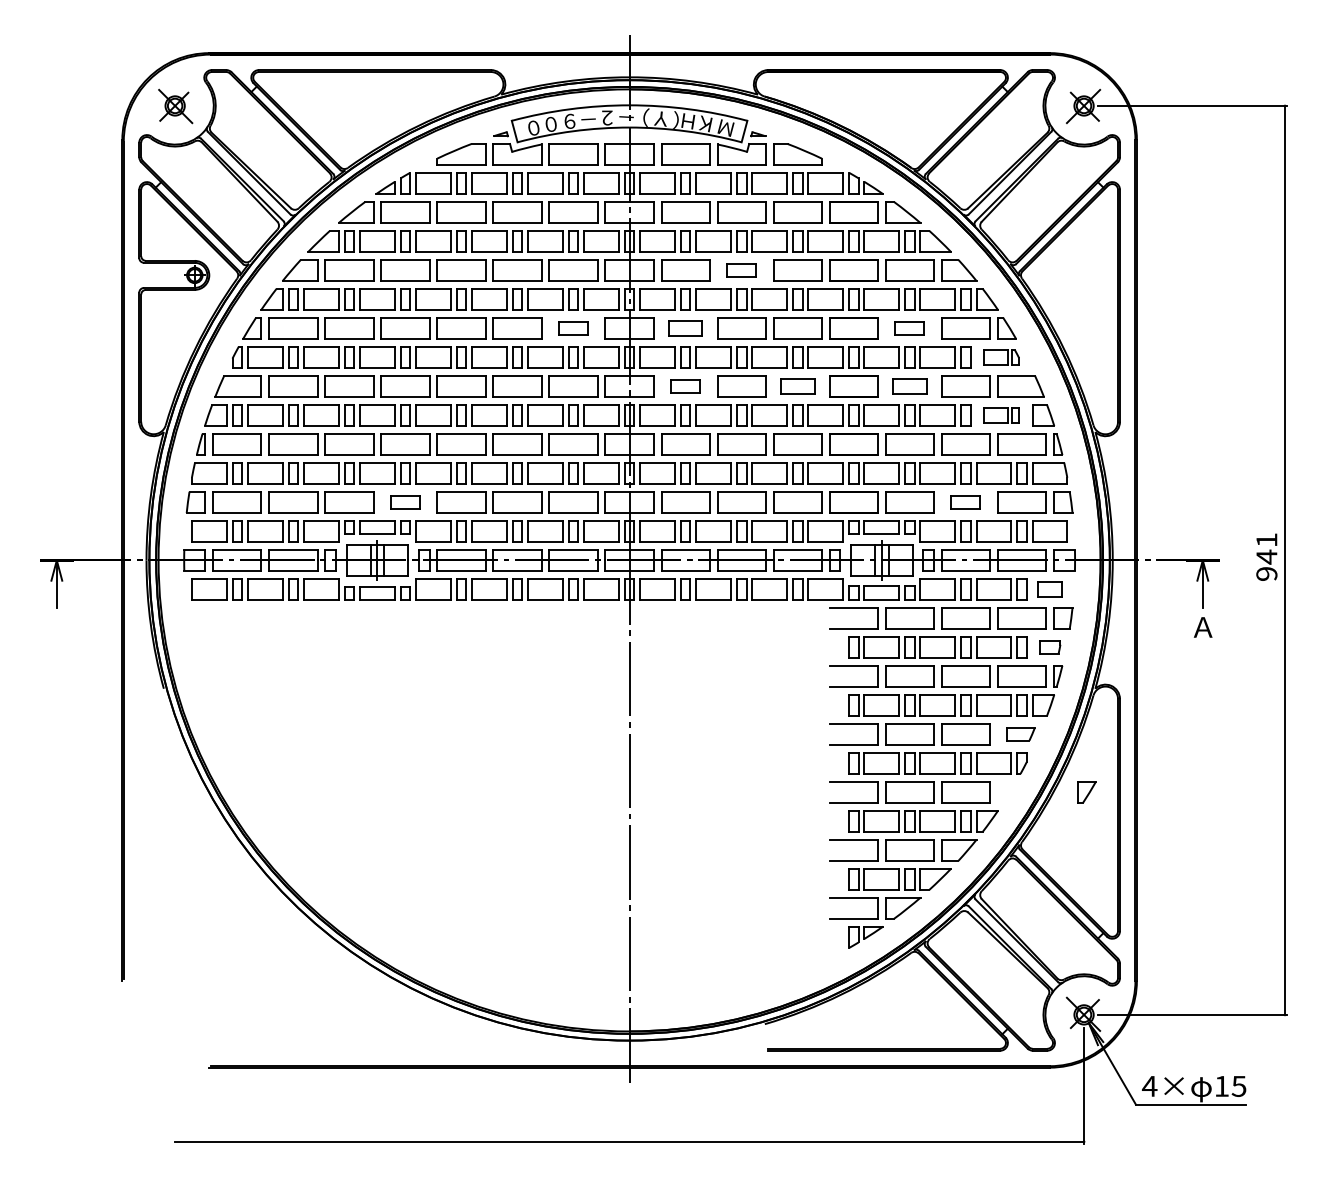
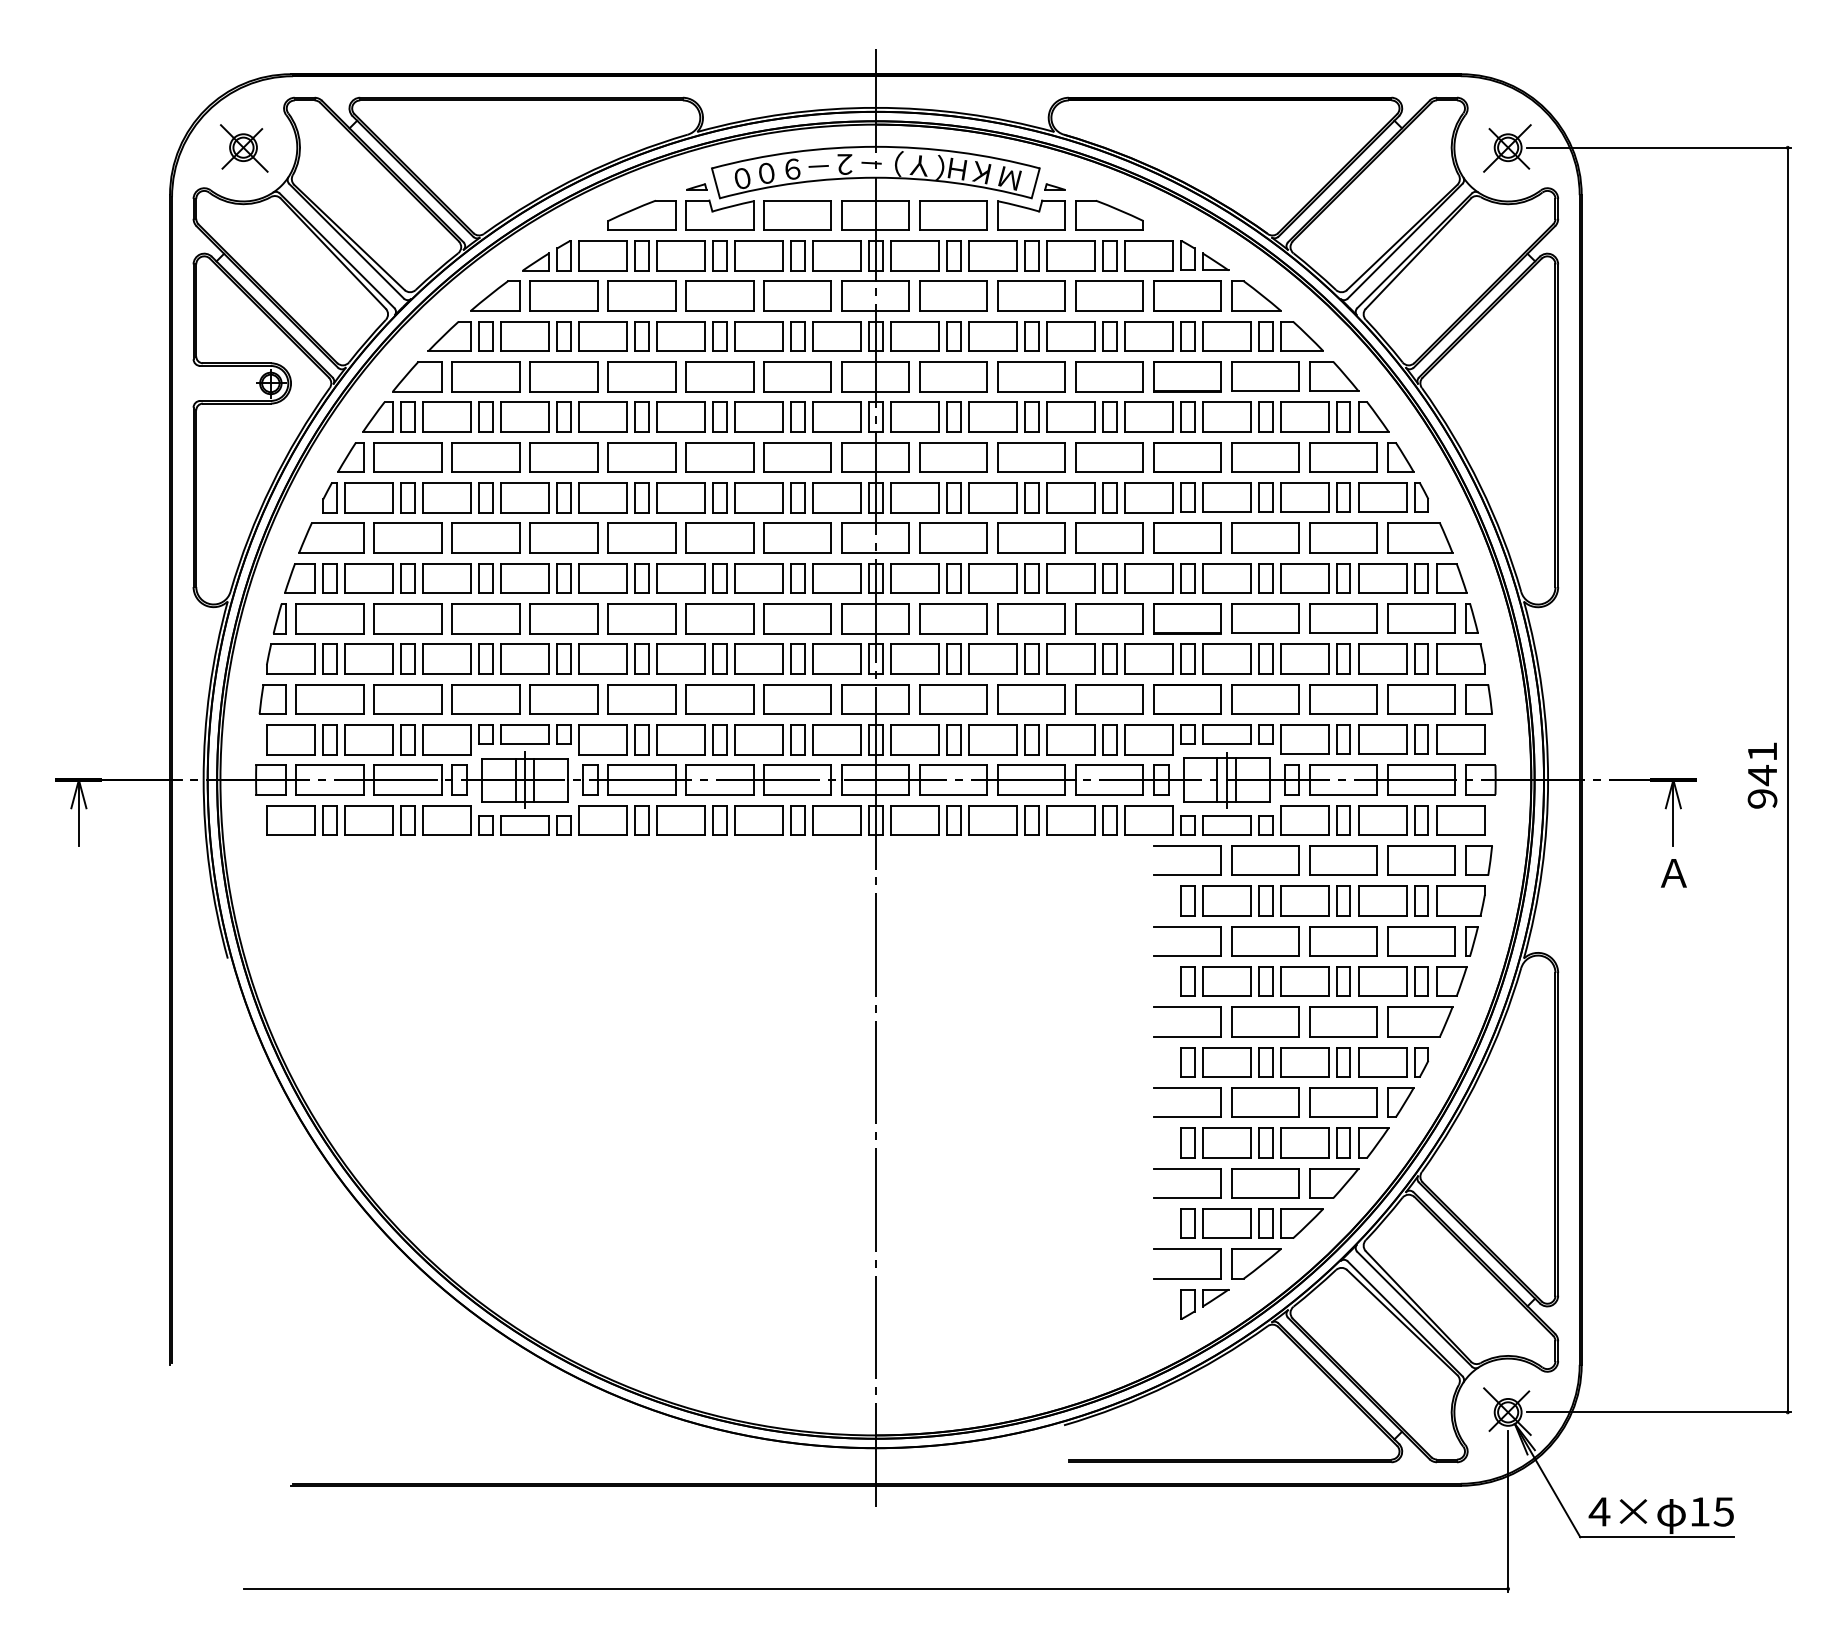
part: (741, 270) -> (1031, 376), size x1.67
part: (573, 328) -> (797, 457), size x1.67
part: (685, 328) -> (953, 457), size x1.43
part: (909, 328) -> (1265, 457), size x1.67
part: (1001, 357) -> (1393, 497), size x1.43
part: (685, 386) -> (953, 537), size x1.67
part: (797, 386) -> (1109, 537), size x1.43
part: (909, 386) -> (1265, 537), size x1.43
part: (1001, 415) -> (1393, 578), size x1.43
part: (405, 502) -> (563, 699), size x1.67
part: (965, 502) -> (1343, 699), size x1.67
part: (1049, 589) -> (1460, 820), size x1.43
part: (1049, 646) -> (1460, 900), size x1.67
part: (1021, 733) -> (1420, 1021), size x1.67
part: (1086, 792) -> (1400, 1102), moved

